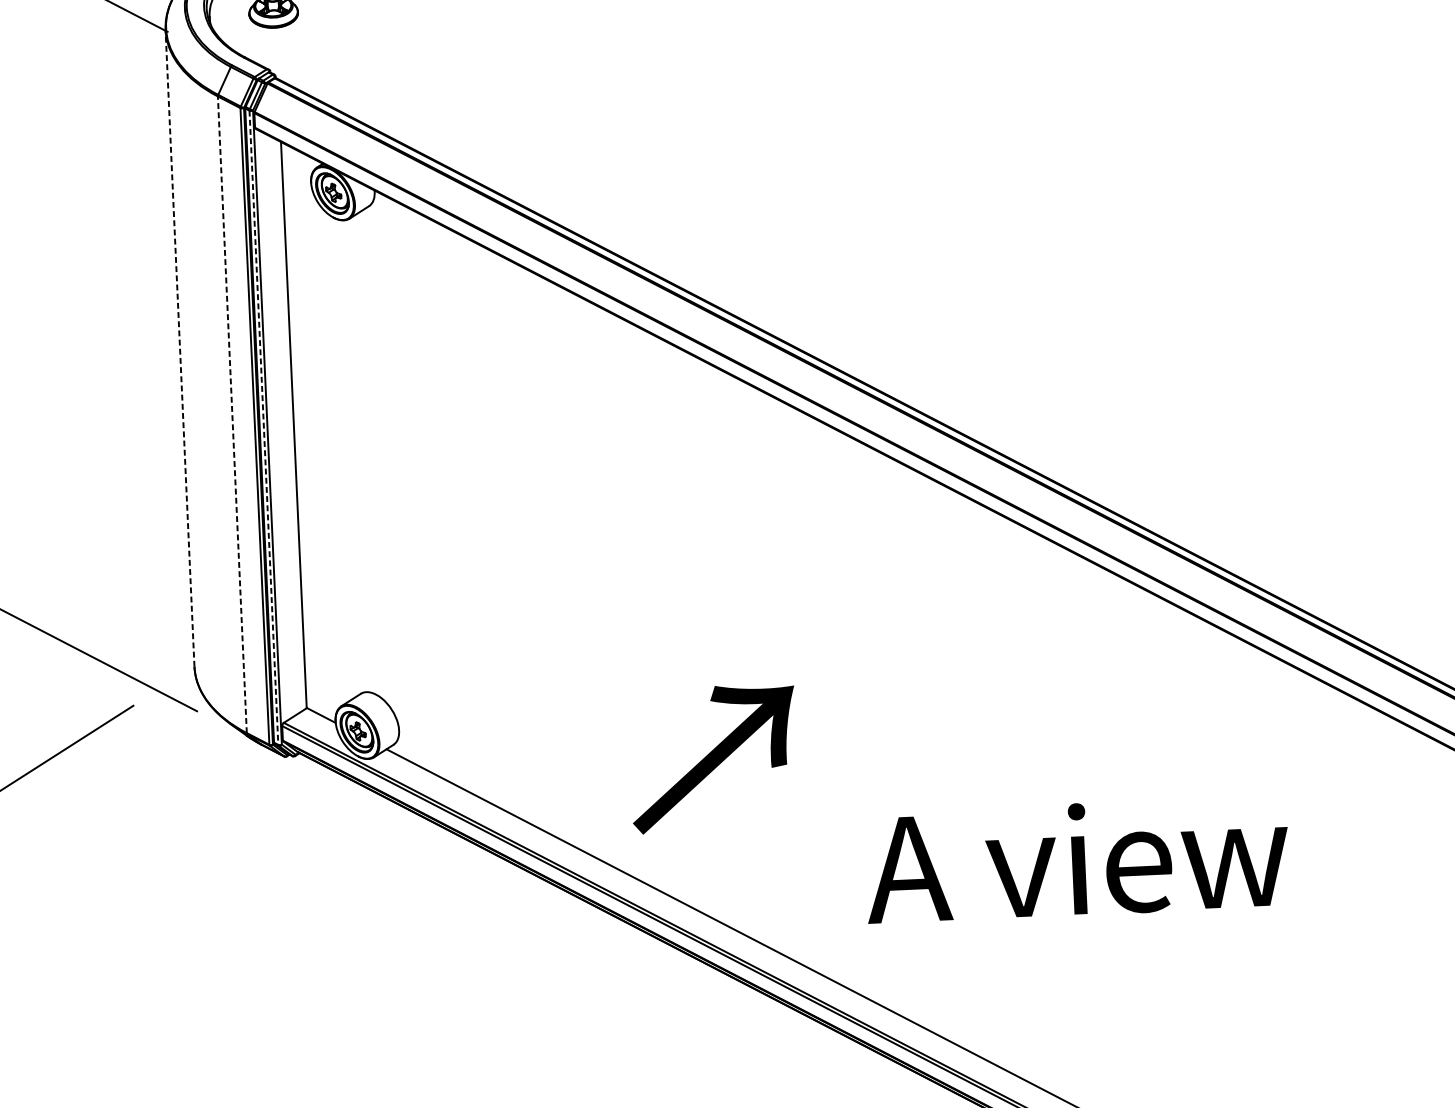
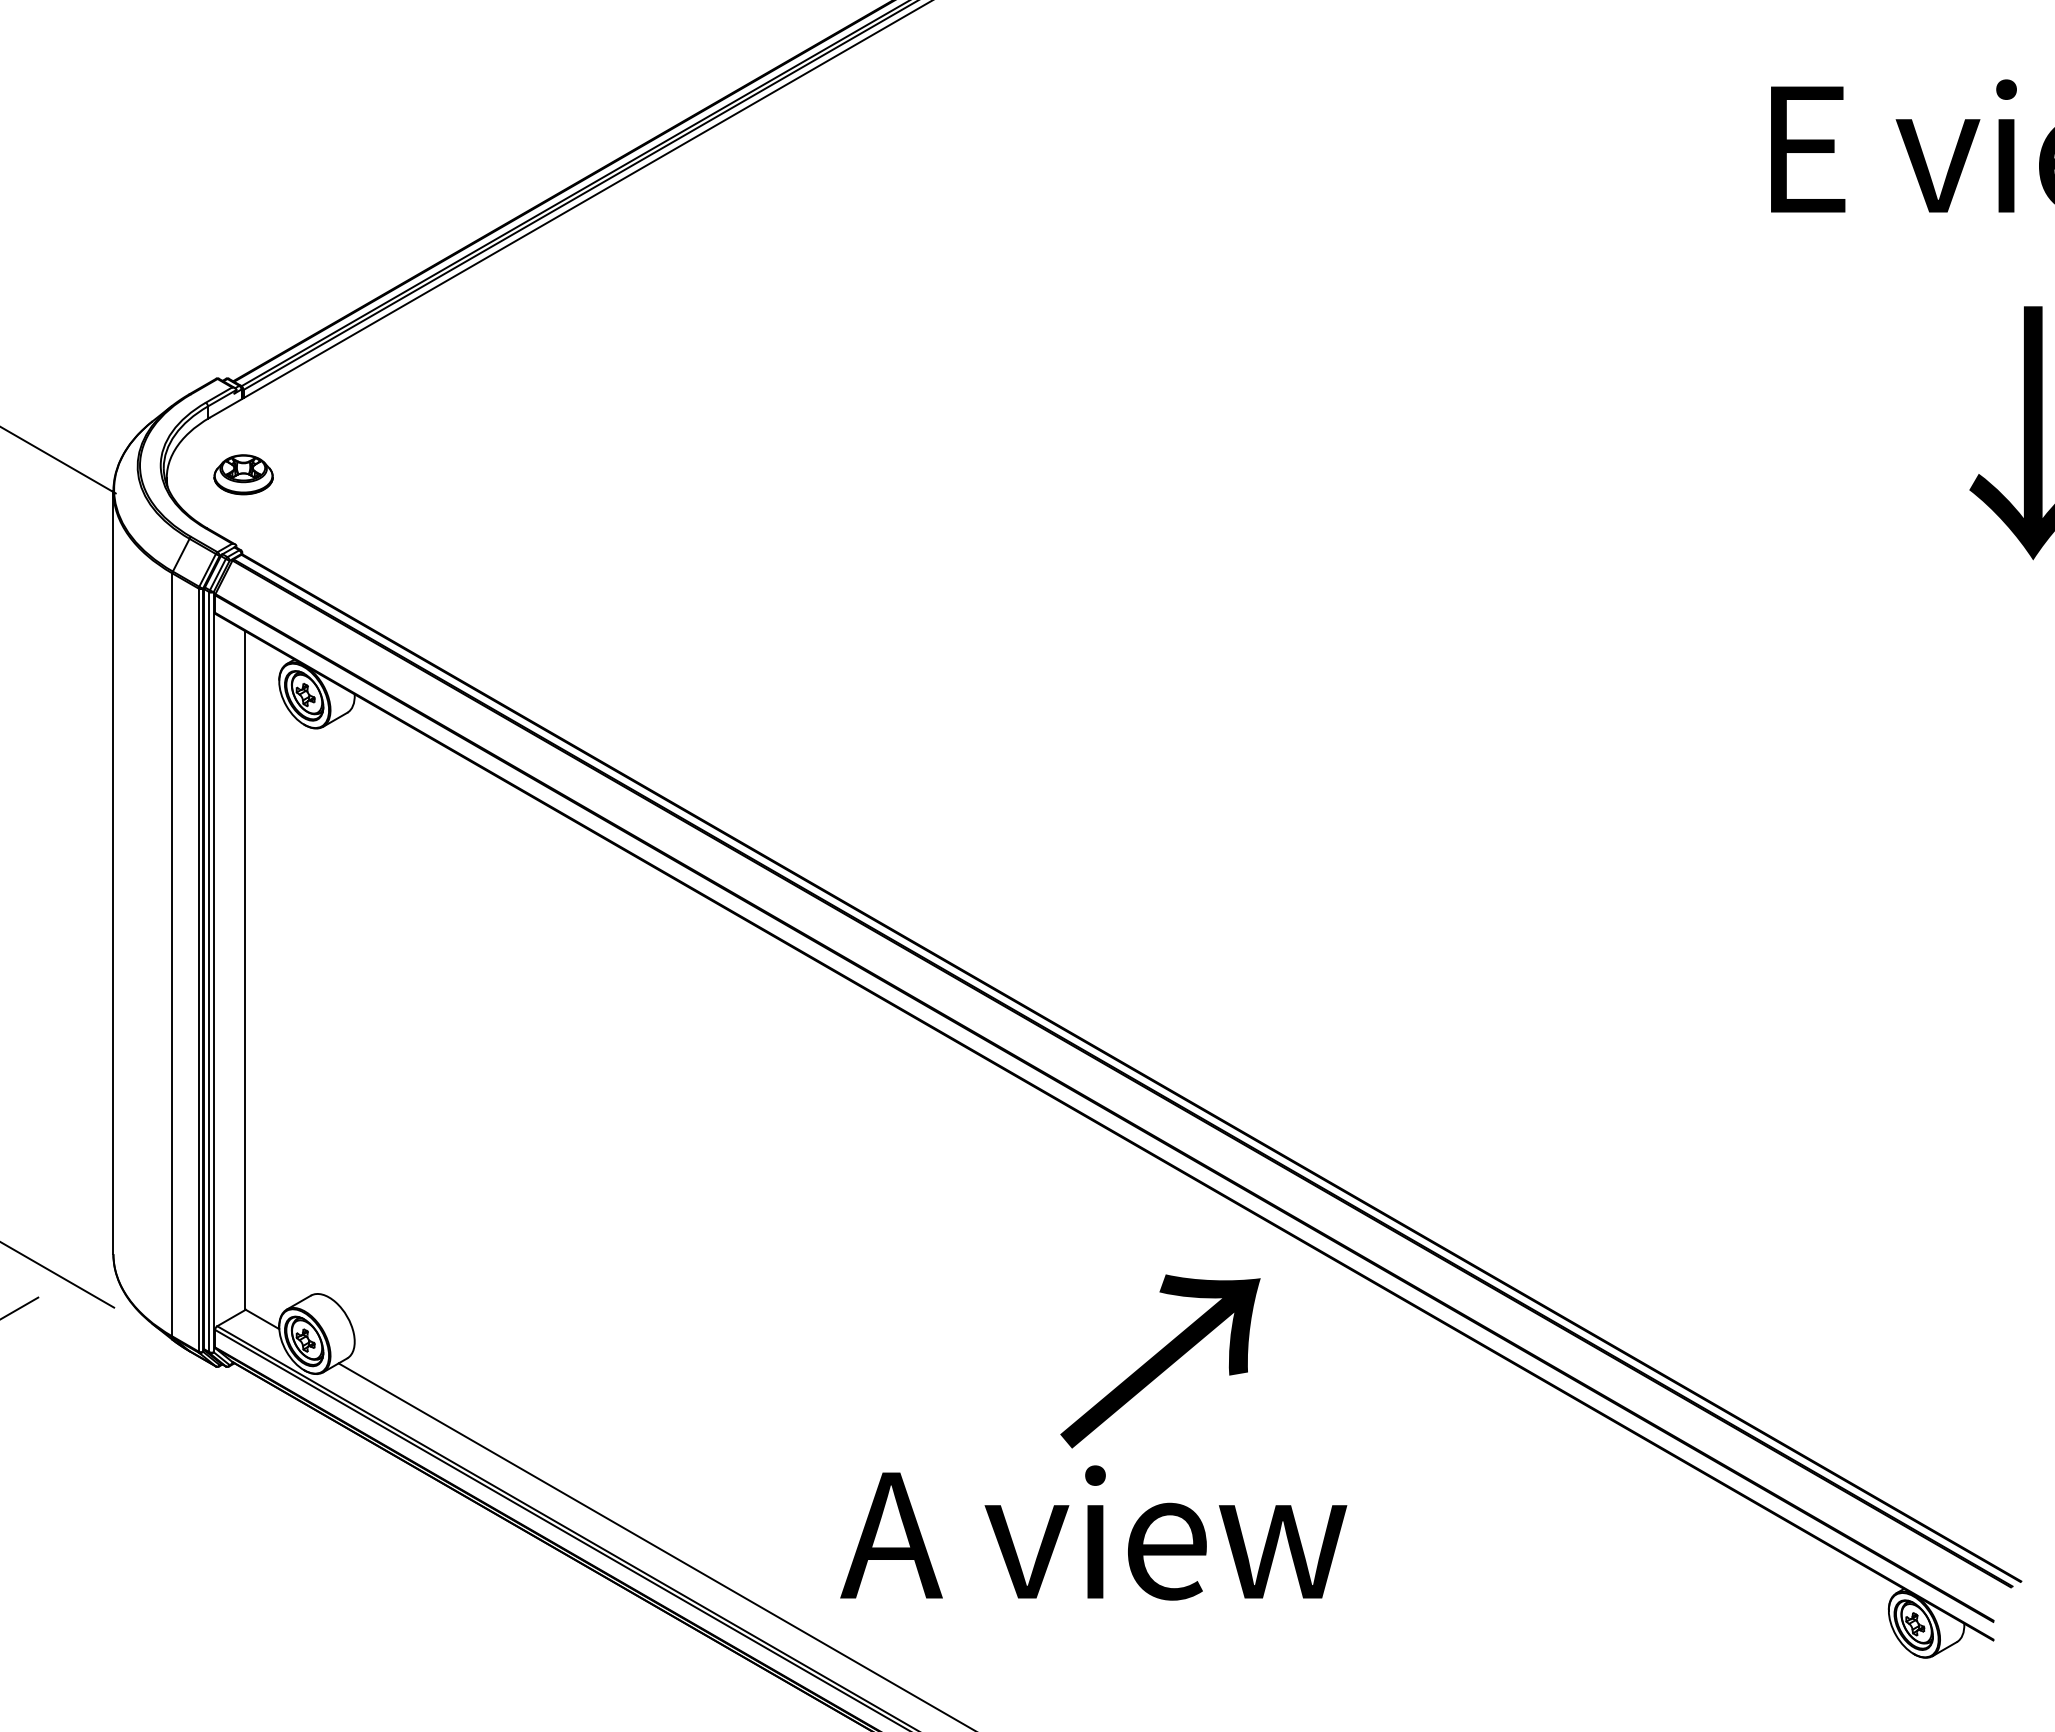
line: (180, 348) -> (113, 872), dashed -> solid
line: (232, 414) -> (172, 954), dashed -> solid
line: (263, 428) -> (209, 972), dashed -> solid
text: (713, 758) -> (1160, 1361), moved
text: (1076, 859) -> (1093, 1532), moved

